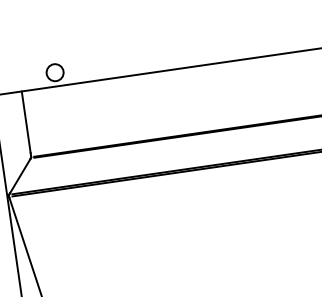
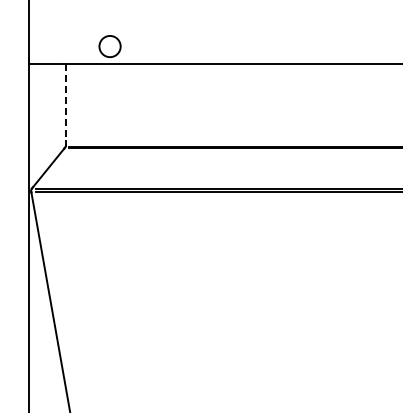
line: (26, 122) -> (65, 102), solid -> dashed

